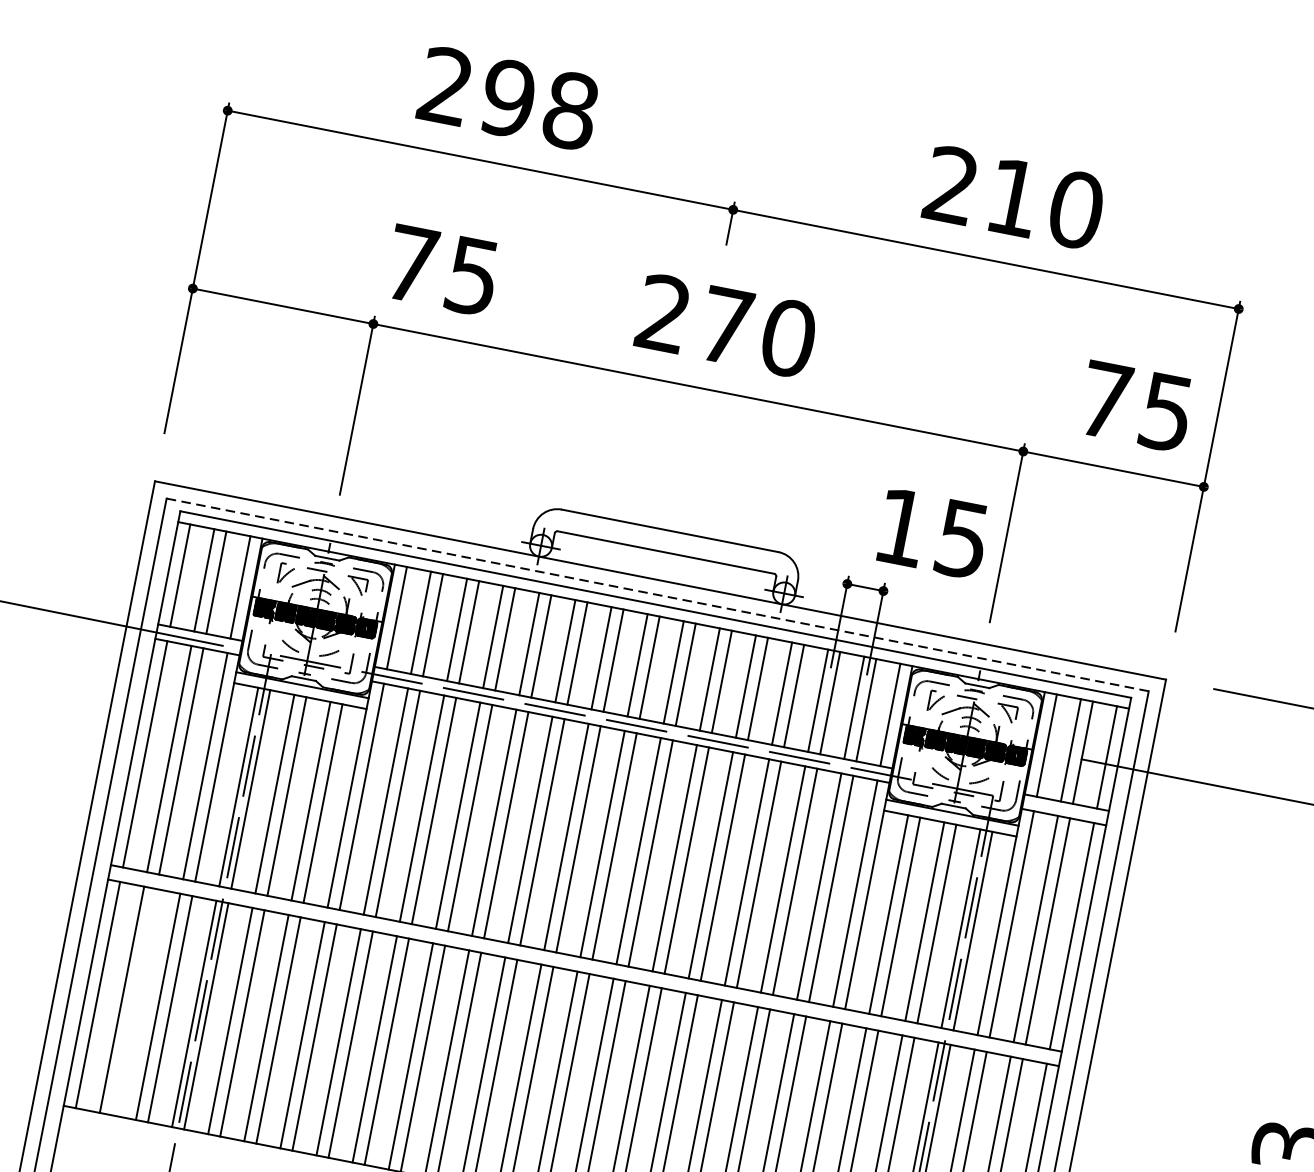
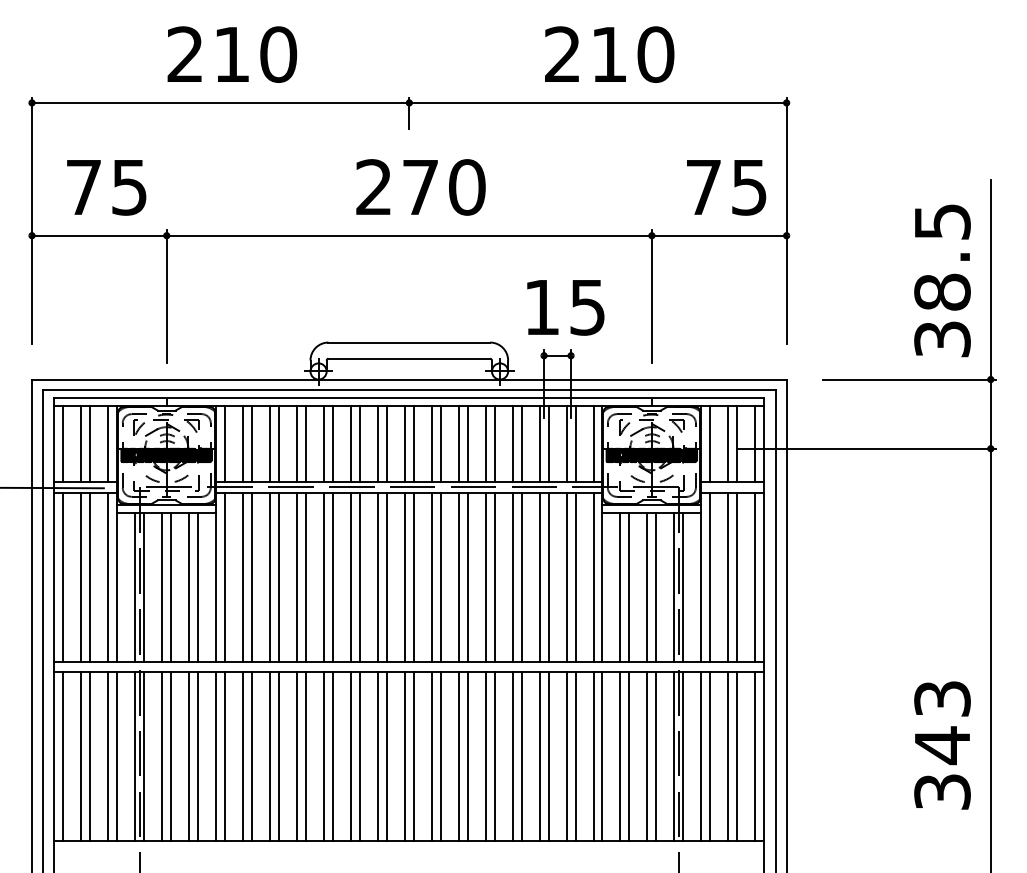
text: (539, 104) -> (255, 54), 298 -> 210
text: (441, 270) -> (106, 187), moved
text: (932, 533) -> (565, 307), moved
line: (657, 595) -> (409, 390), dashed -> solid
line: (134, 1001) -> (90, 756), added

